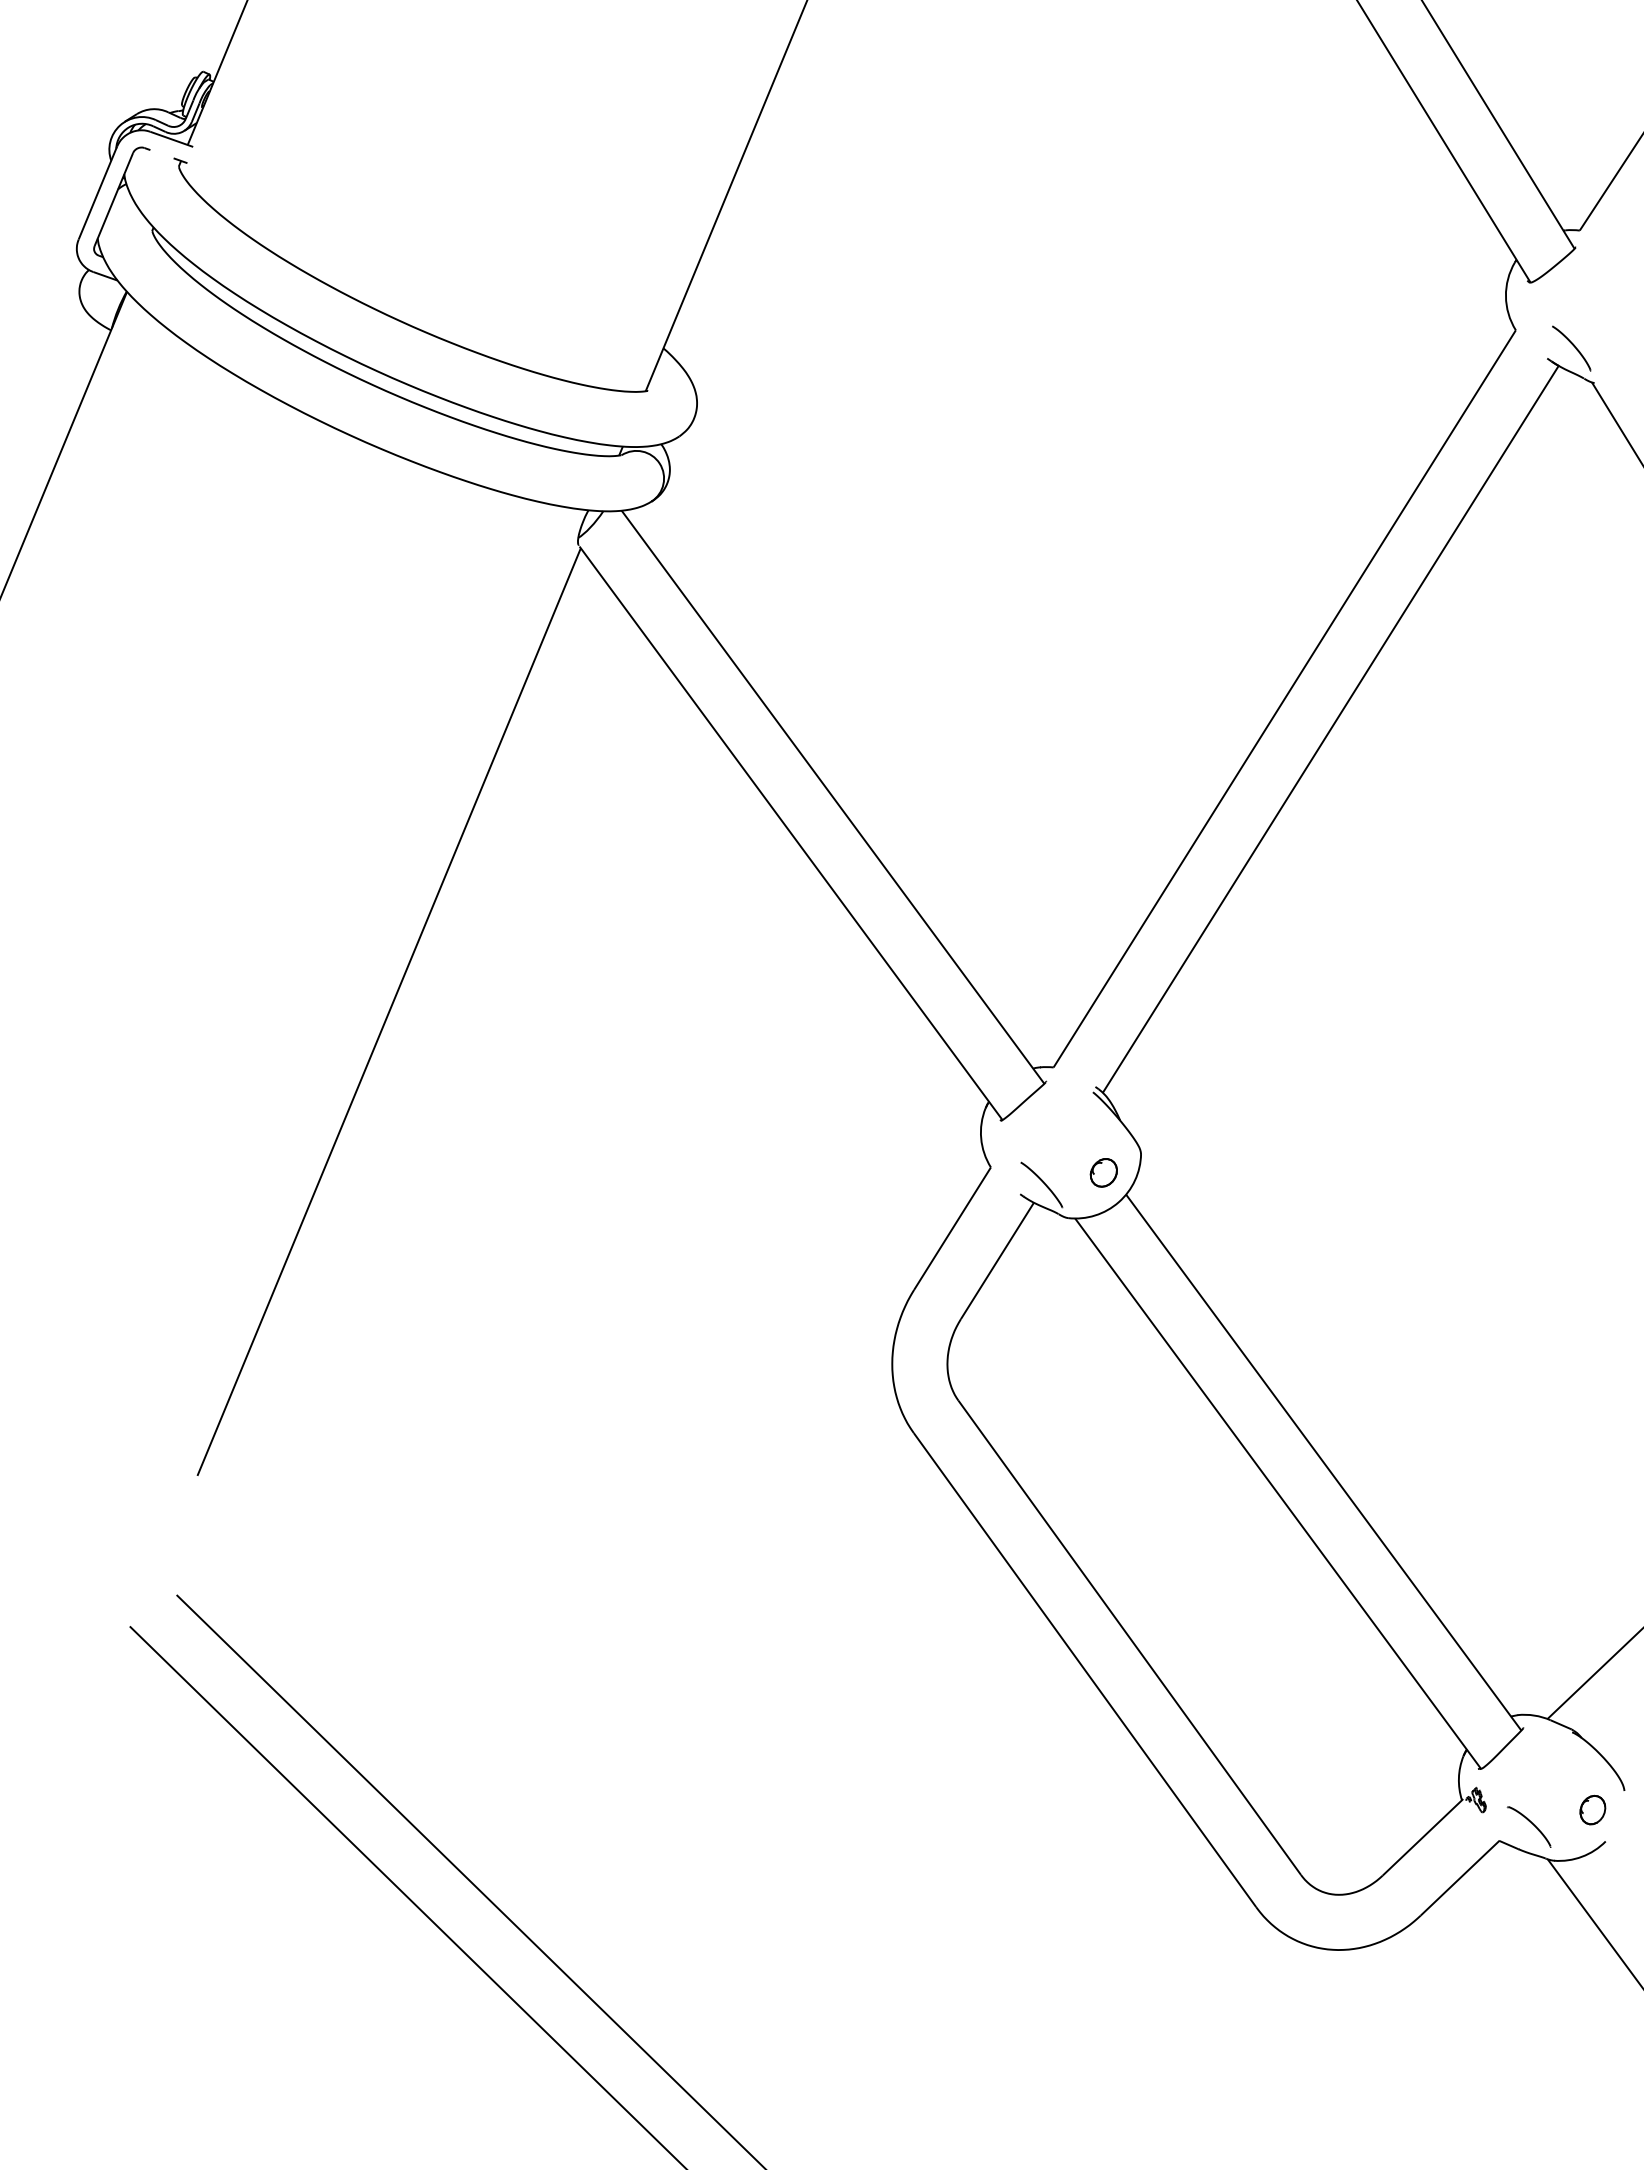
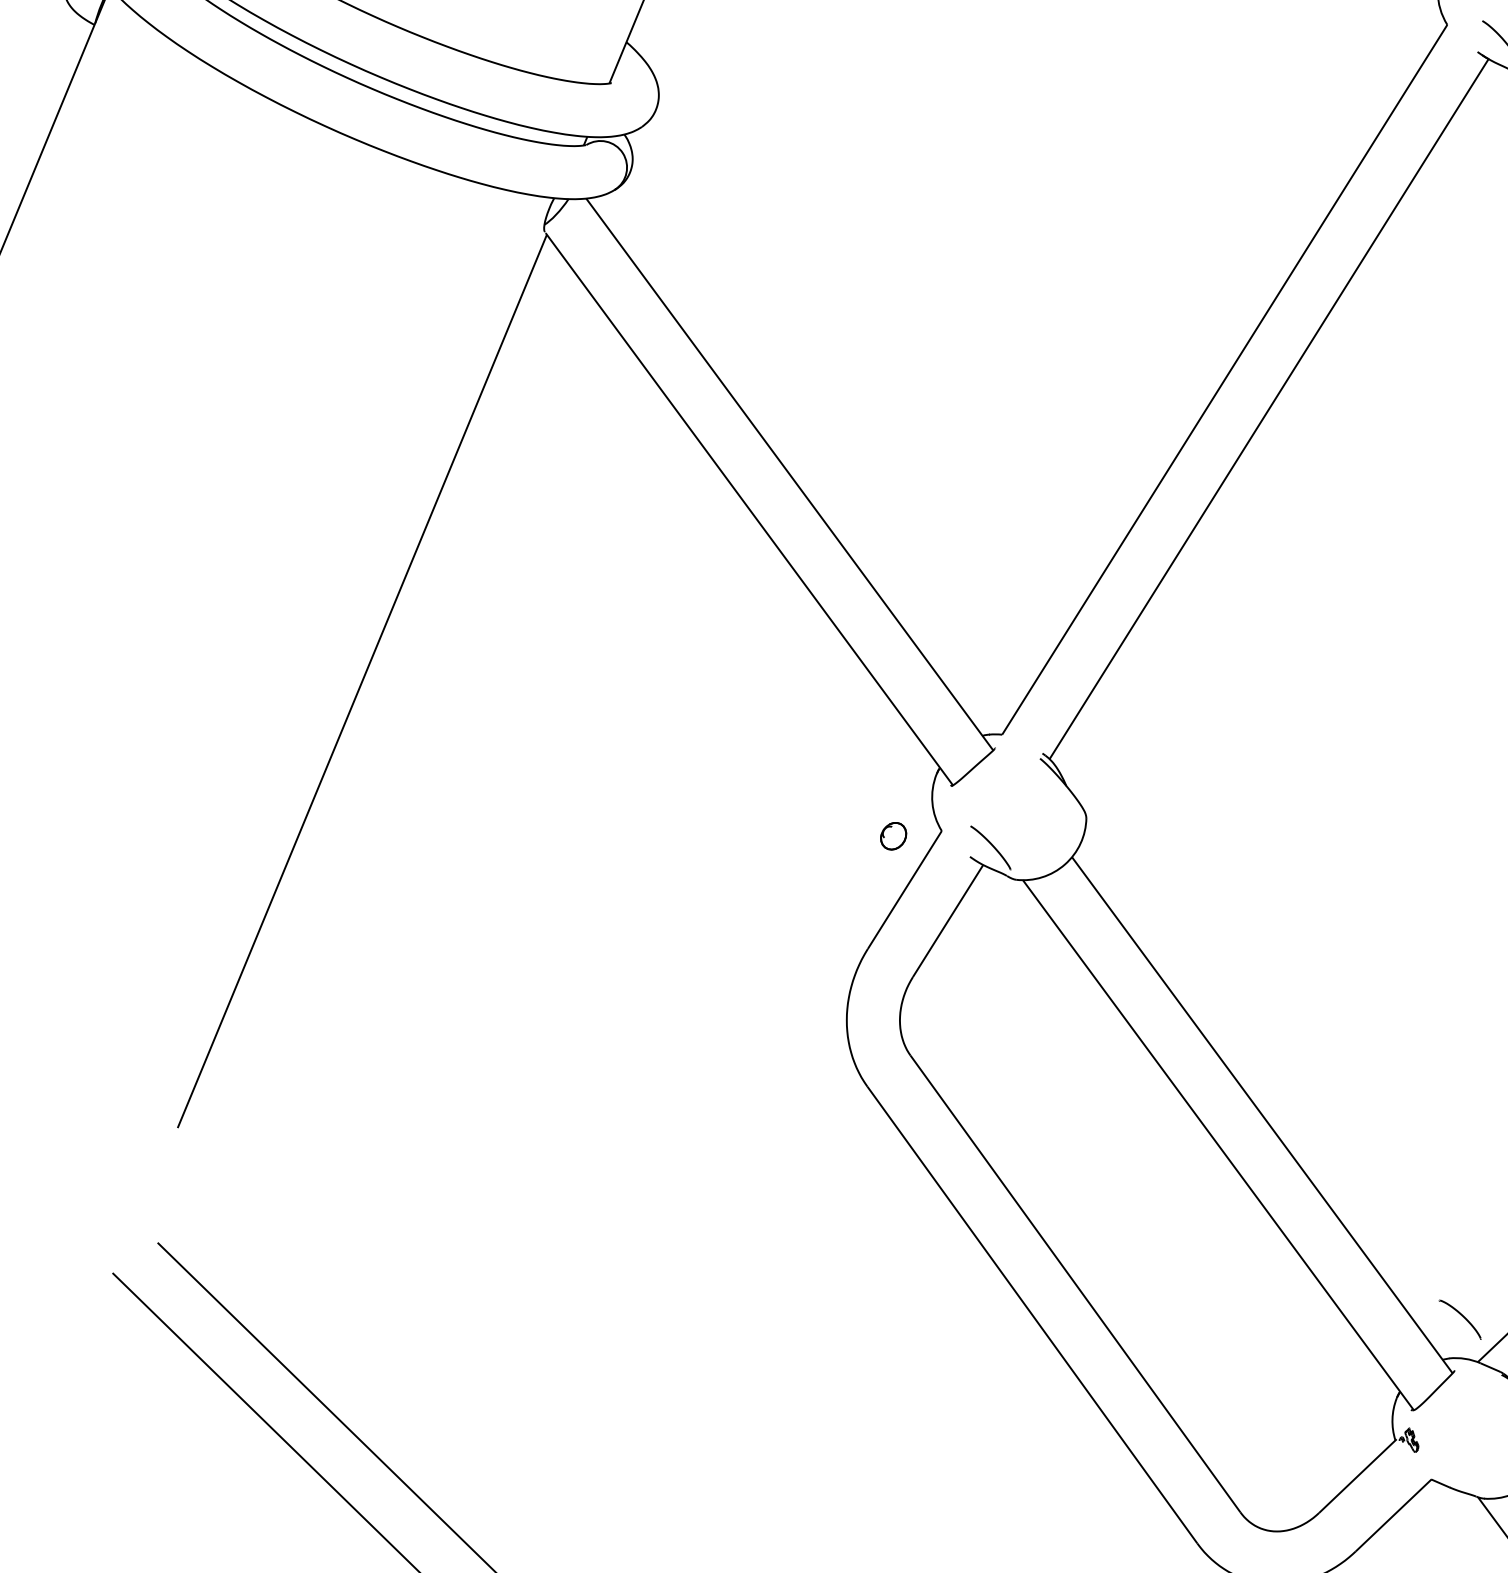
part: (1103, 1172) -> (893, 835), moved
part: (1528, 1826) -> (1459, 1319), moved

